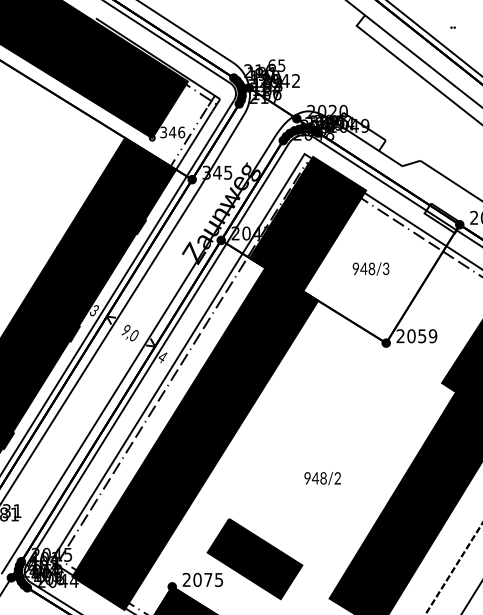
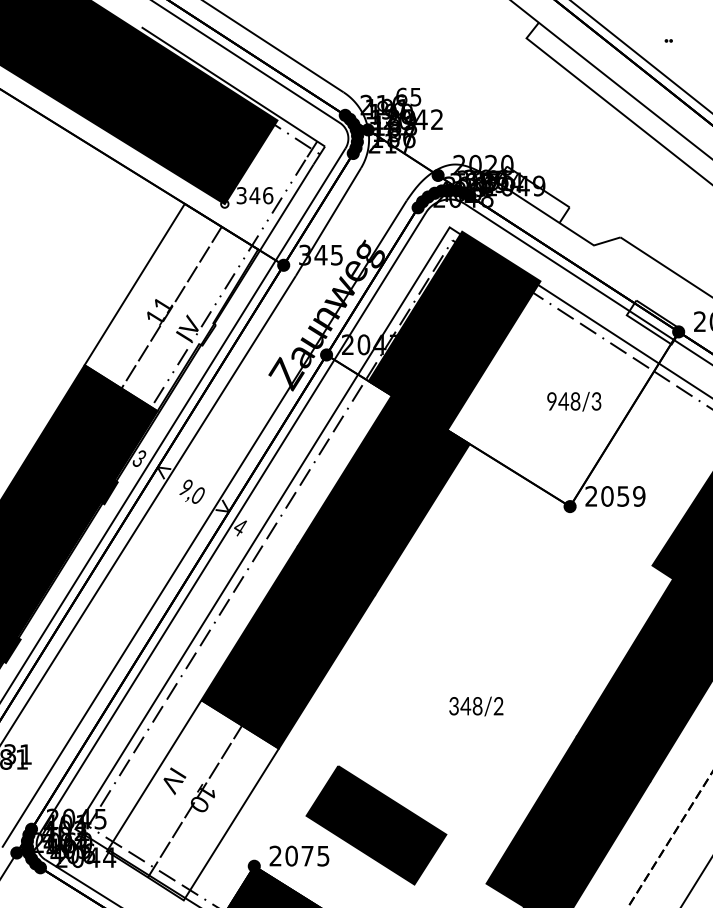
fill: (115, 208) -> (170, 307), removed
text: (370, 268) -> (573, 400), moved
text: (307, 479) -> (453, 707), 948/2 -> 348/2
fill: (130, 541) -> (192, 799), removed

